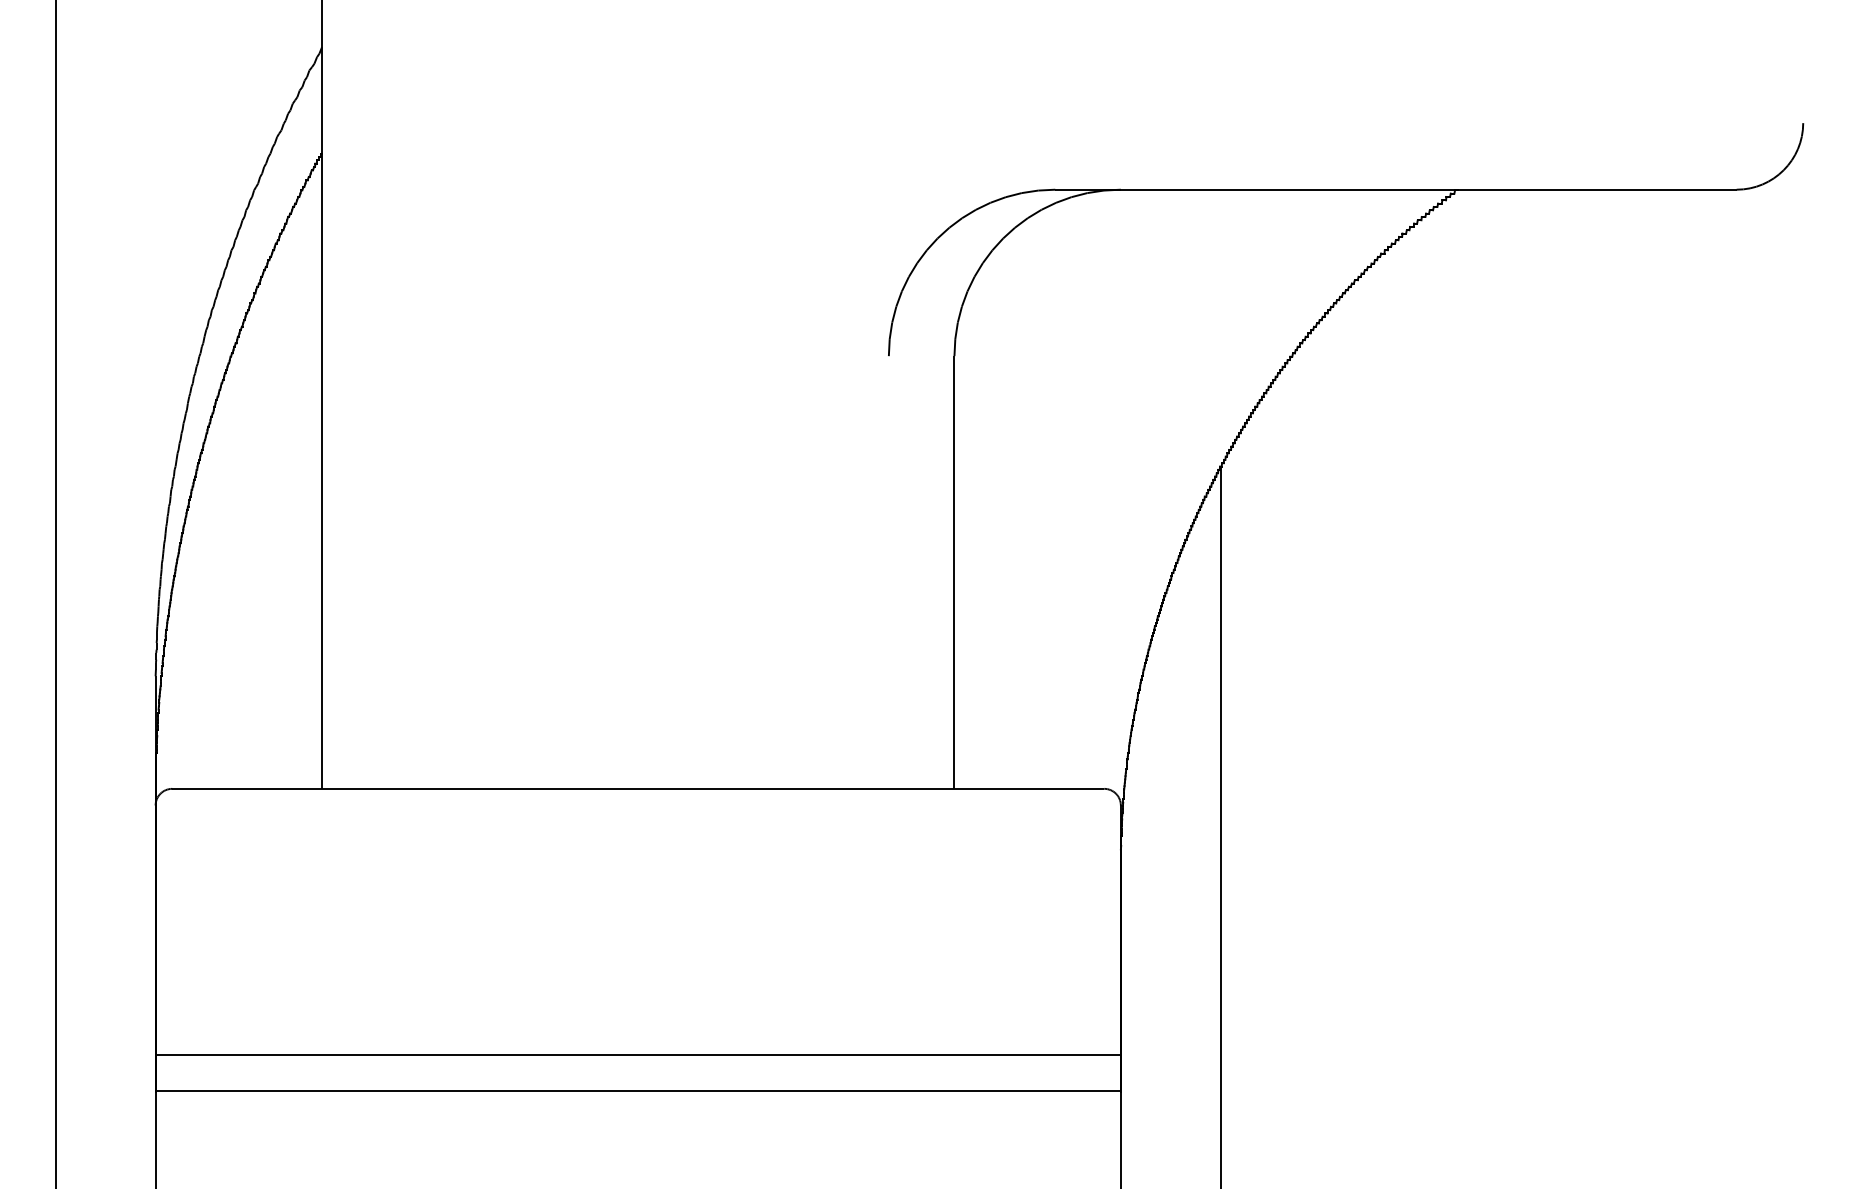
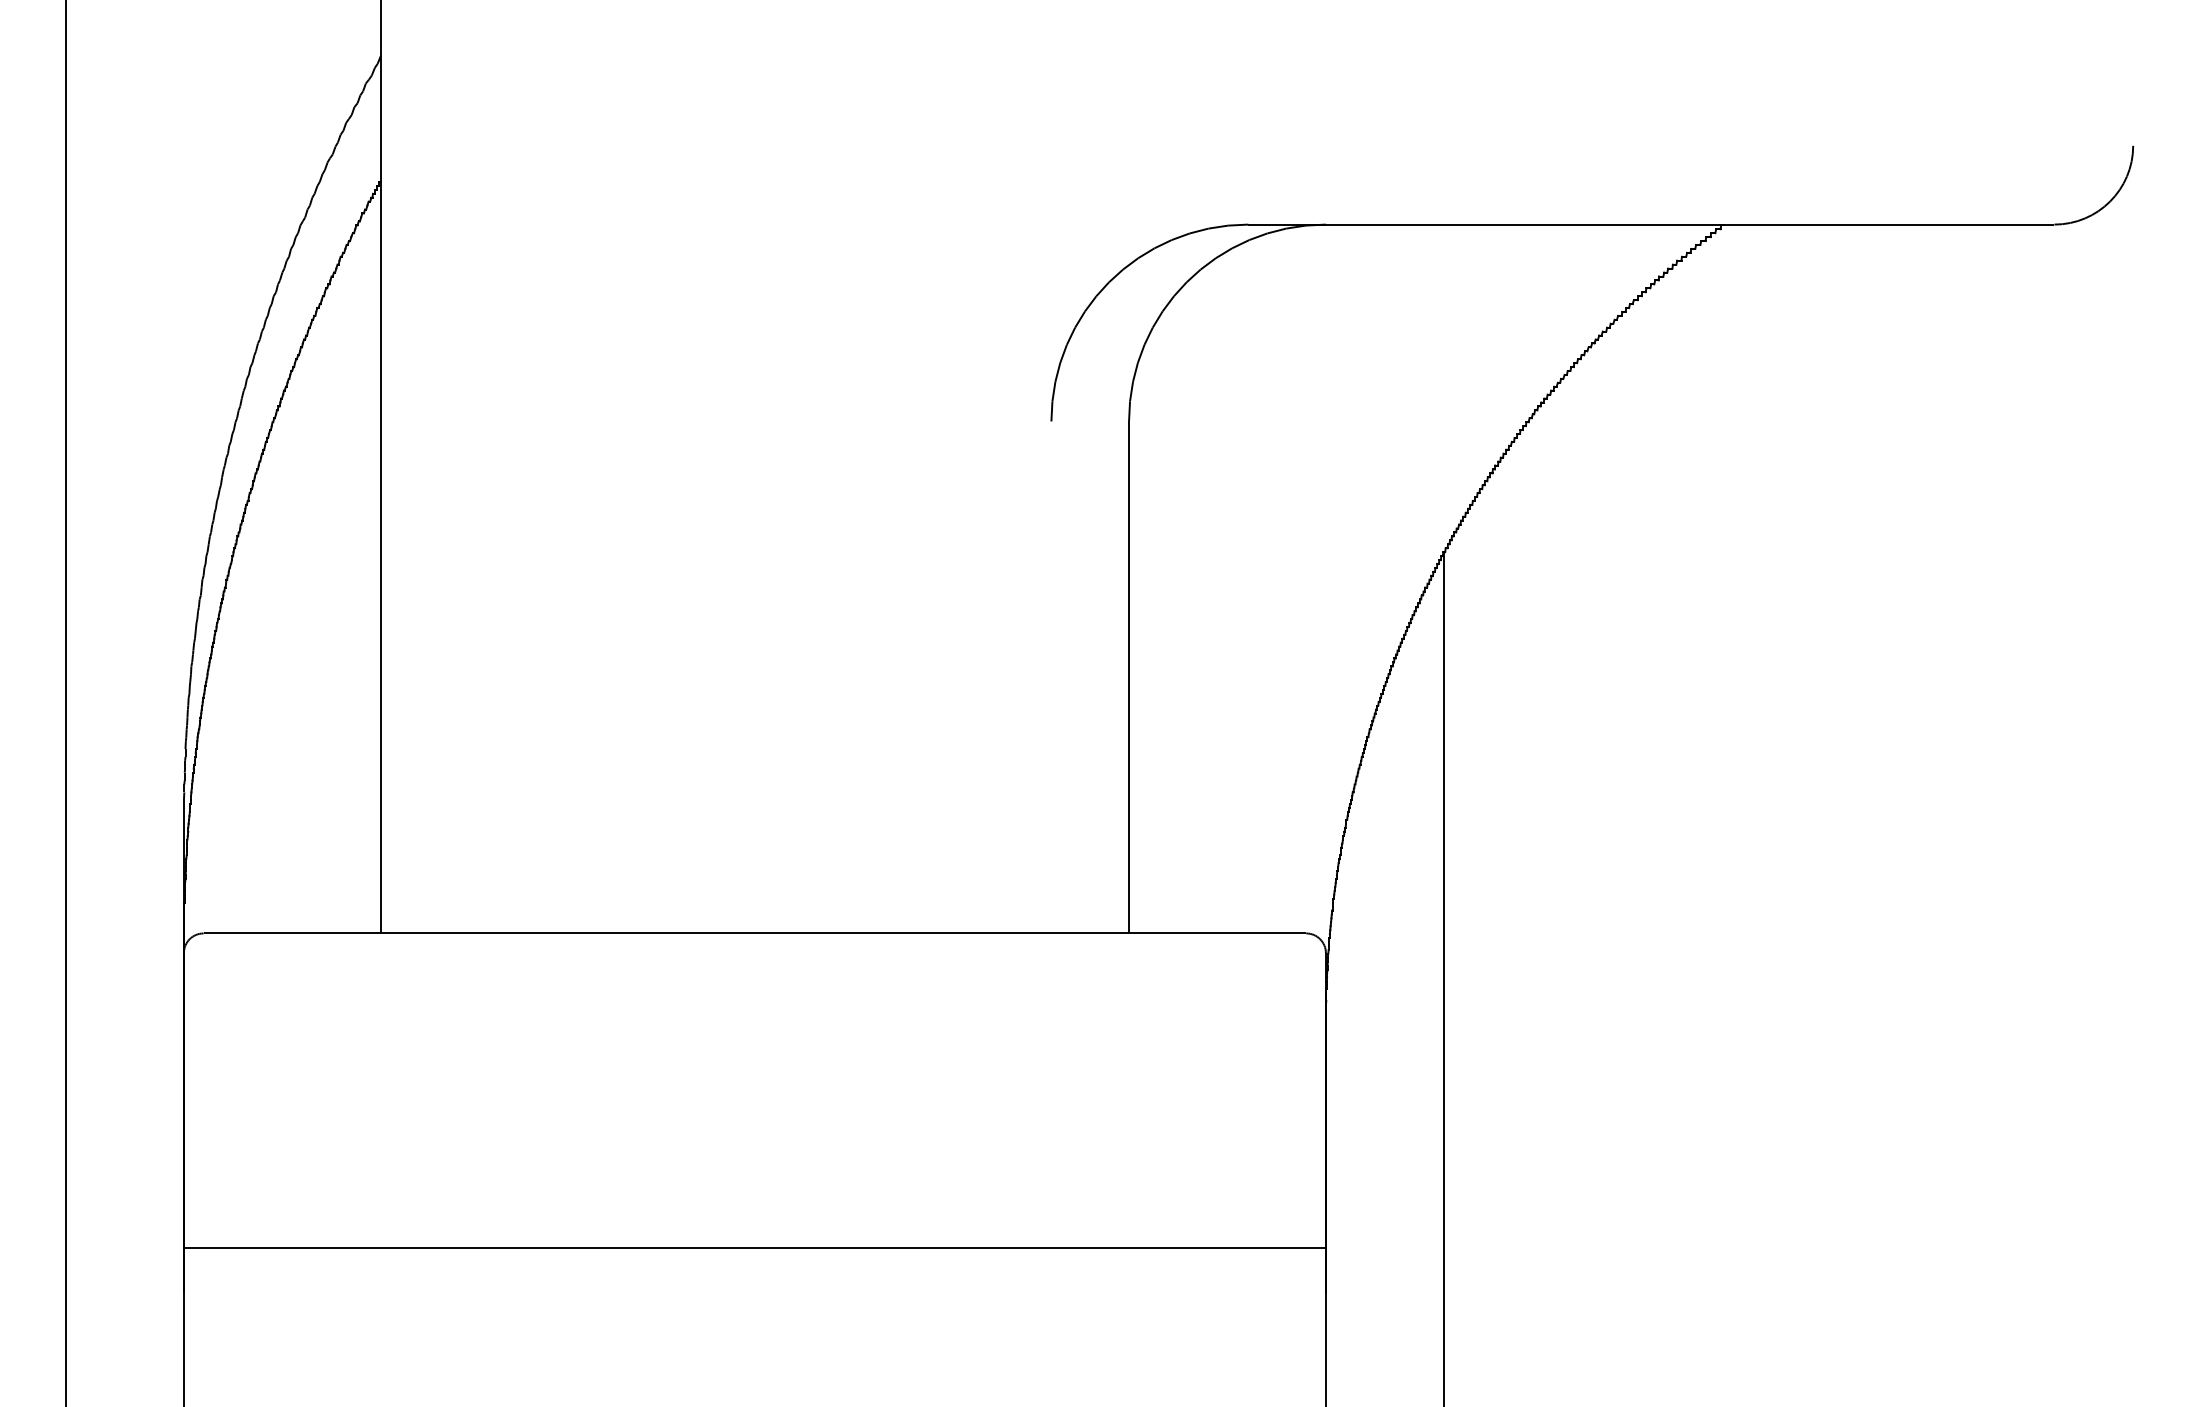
line: (637, 1090) -> (754, 1290), removed

